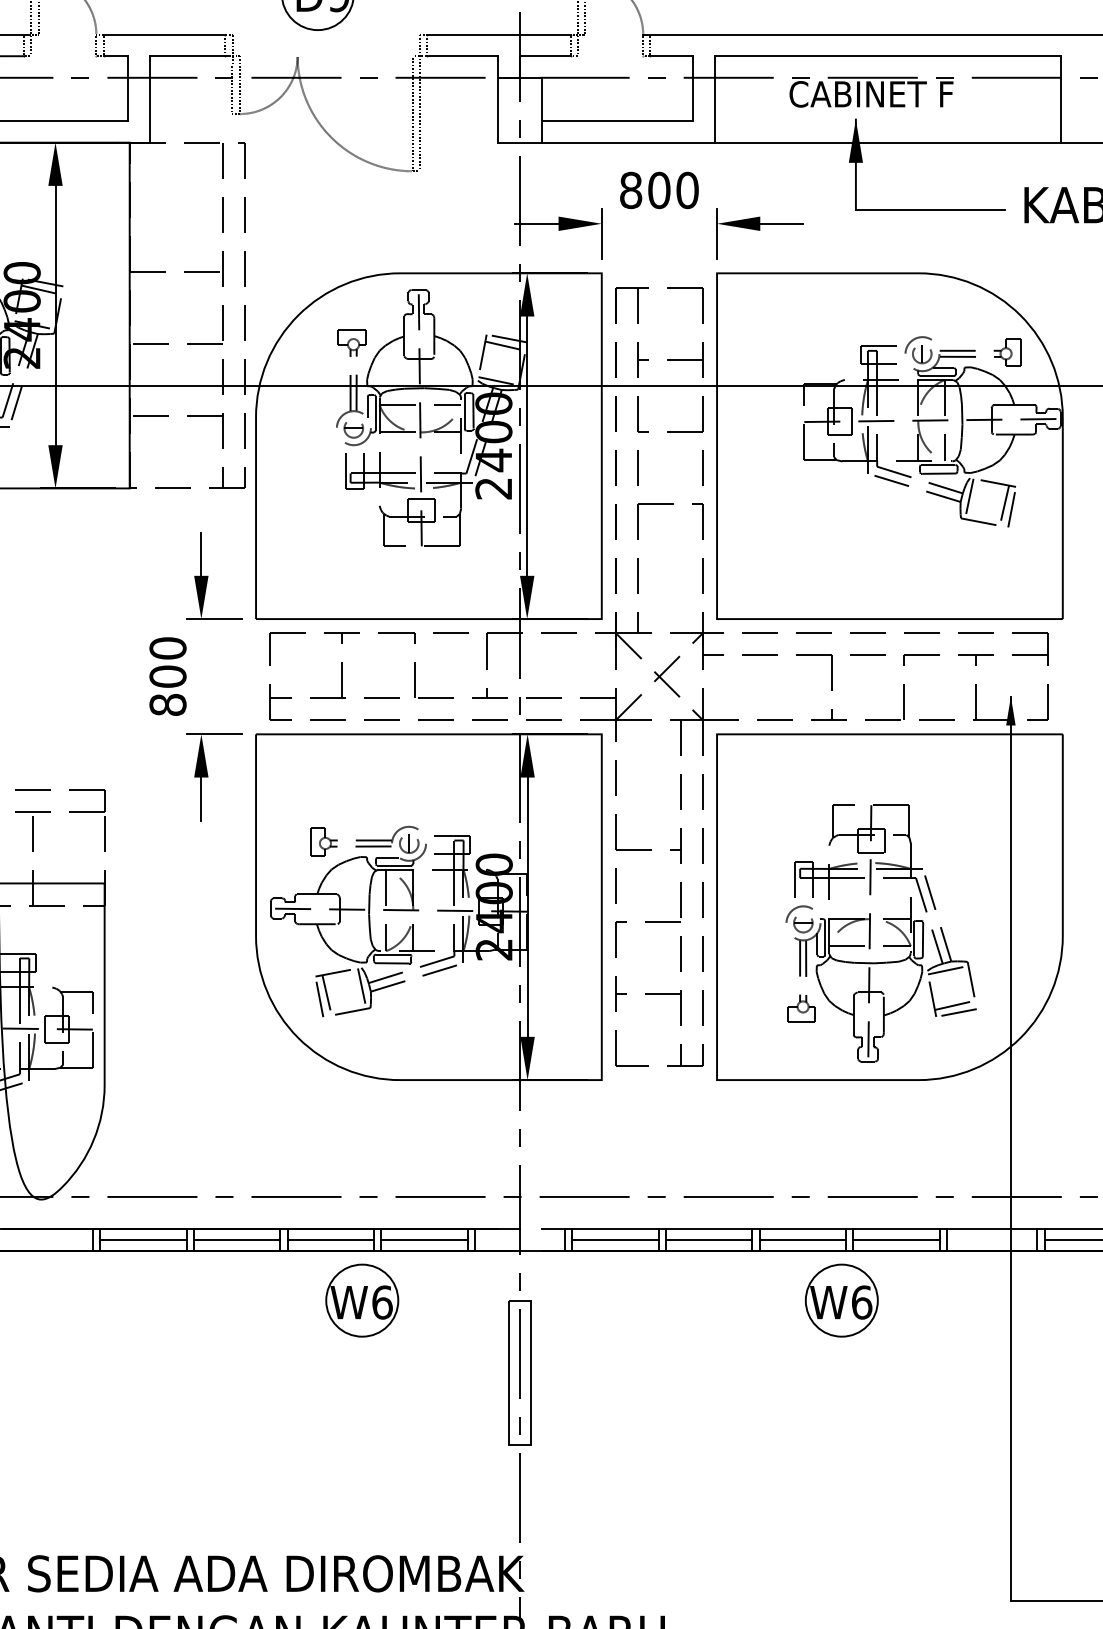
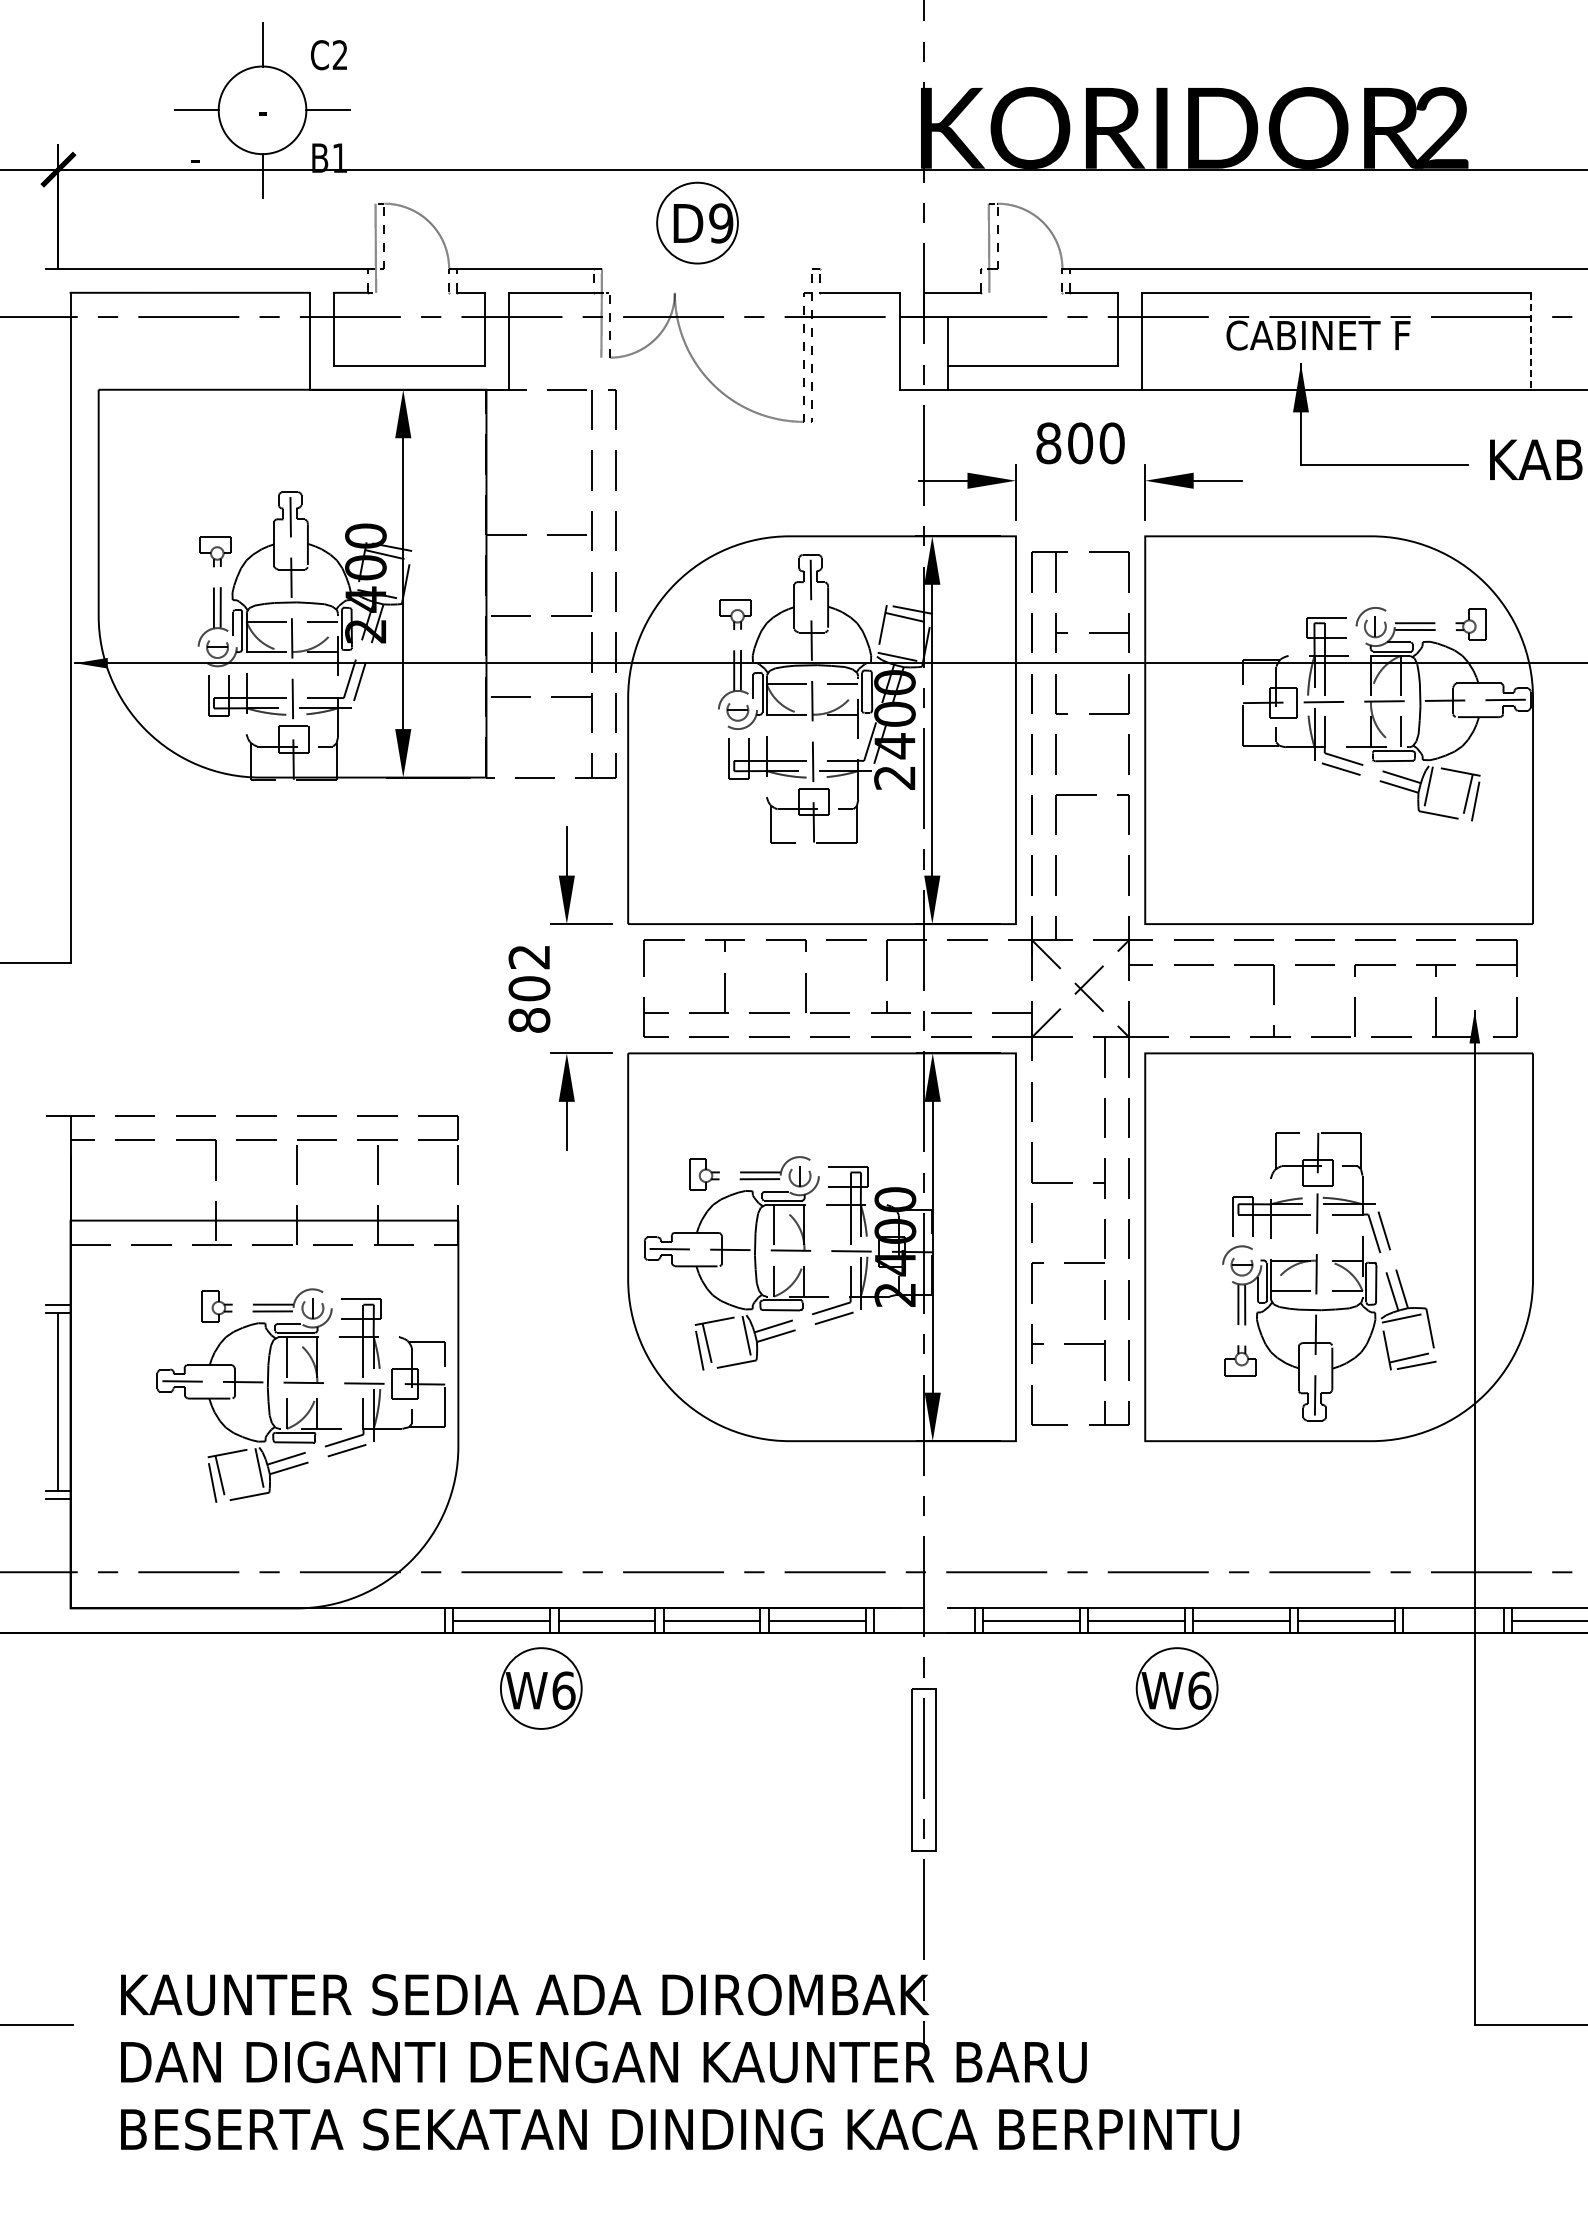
line: (498, 34) -> (900, 268), removed
line: (1060, 99) -> (1530, 341), solid -> dashed
text: (168, 647) -> (529, 956), 800 -> 802
part: (362, 1300) -> (541, 1688), moved
part: (841, 1300) -> (1176, 1688), moved

